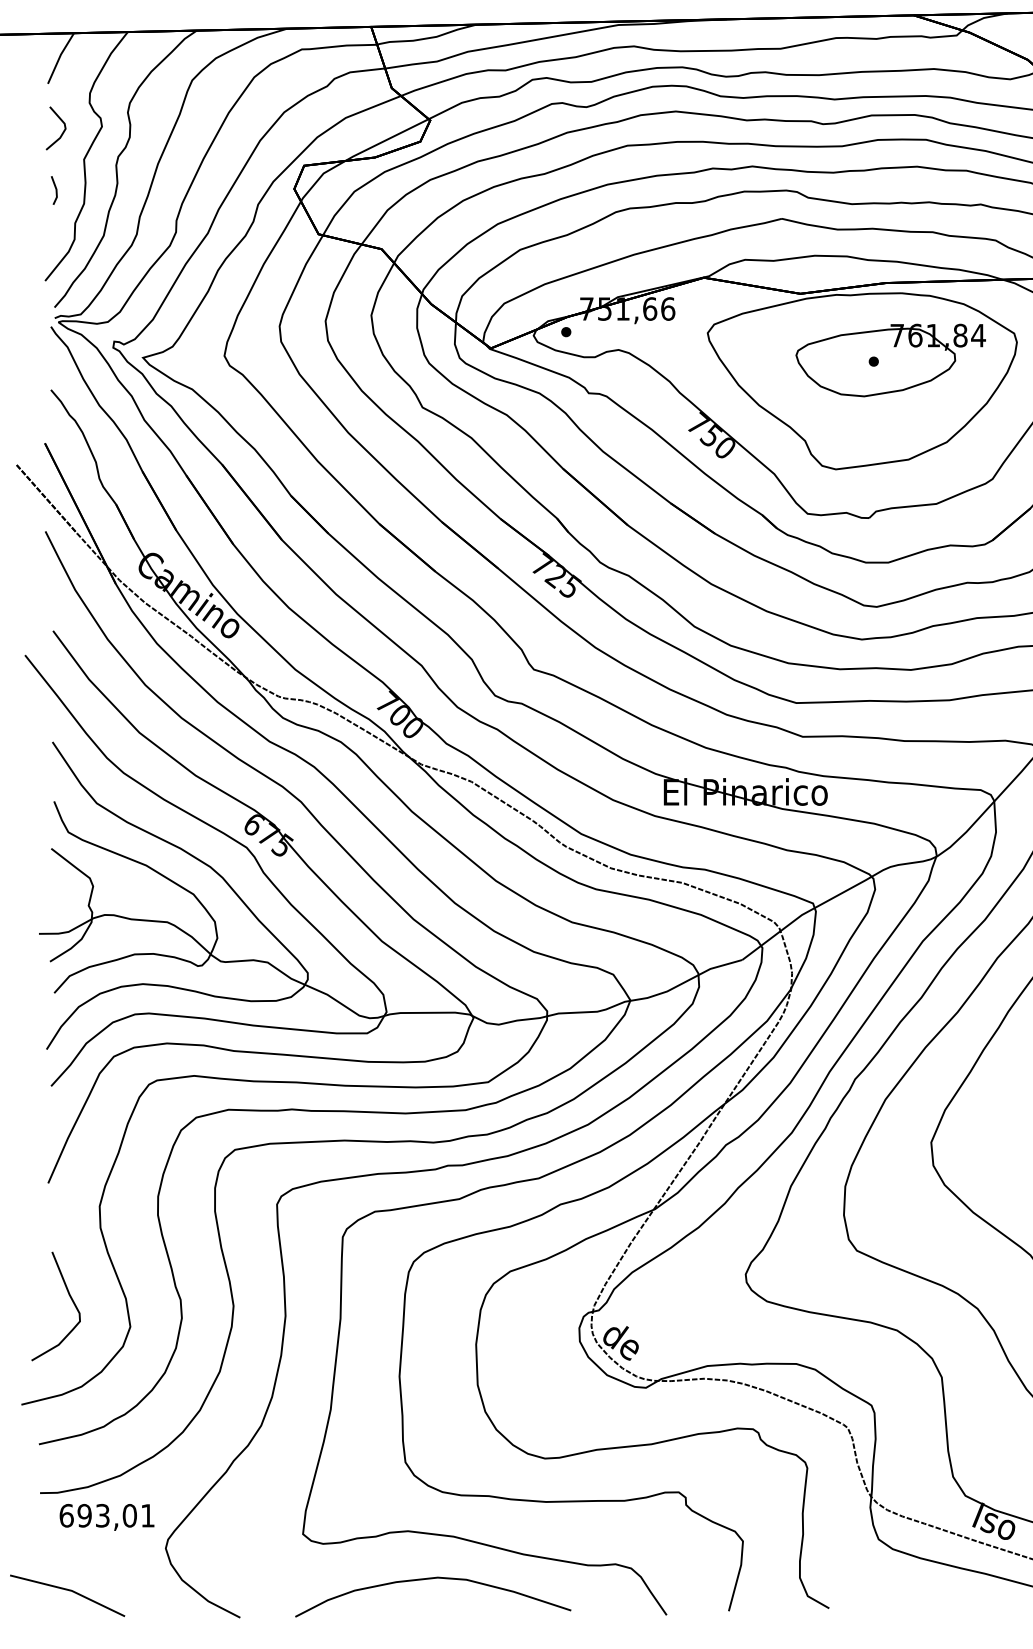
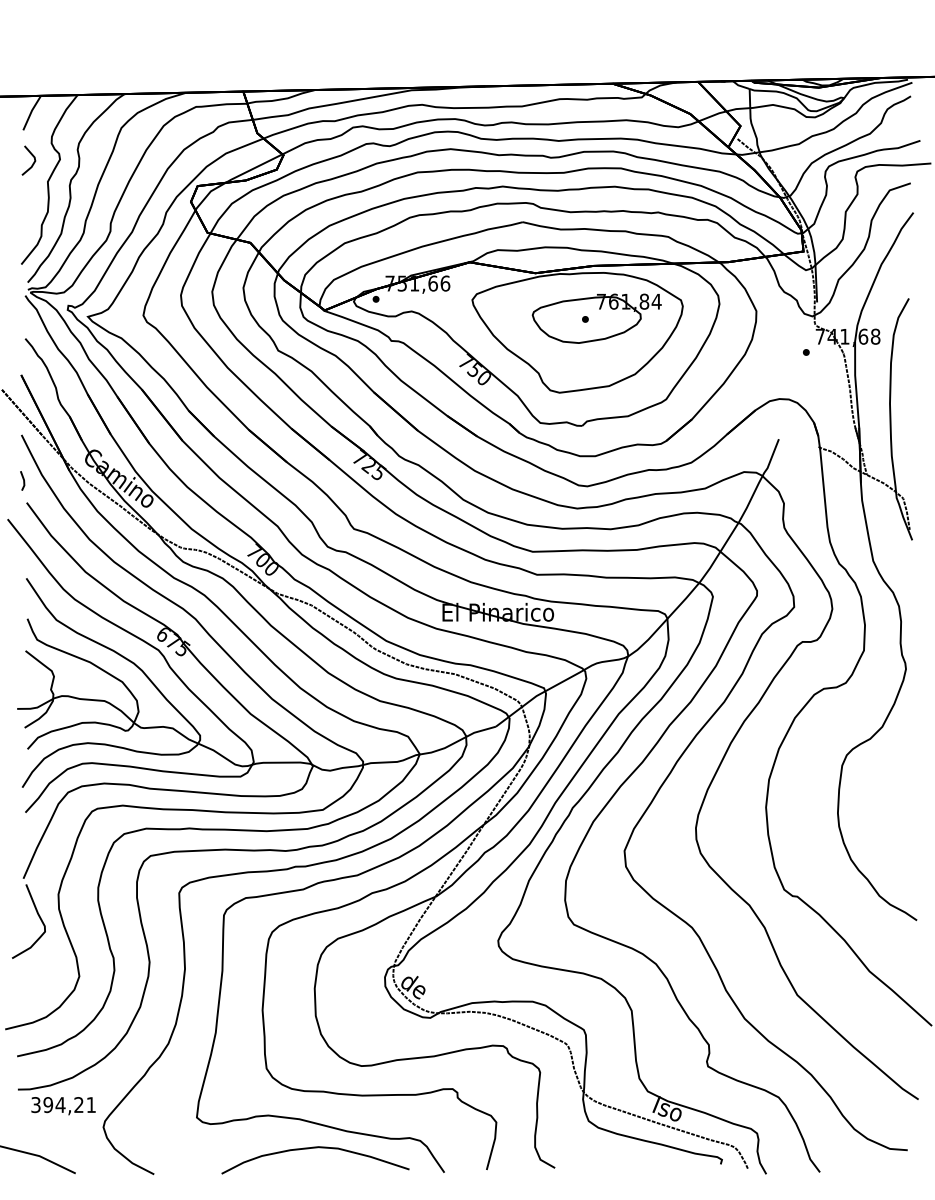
line: (54, 188) -> (22, 479), moved
curve: (70, 1299) -> (38, 916), moved
text: (98, 1516) -> (57, 1105), 693,01 -> 394,21
curve: (433, 1579) -> (315, 1148), moved

